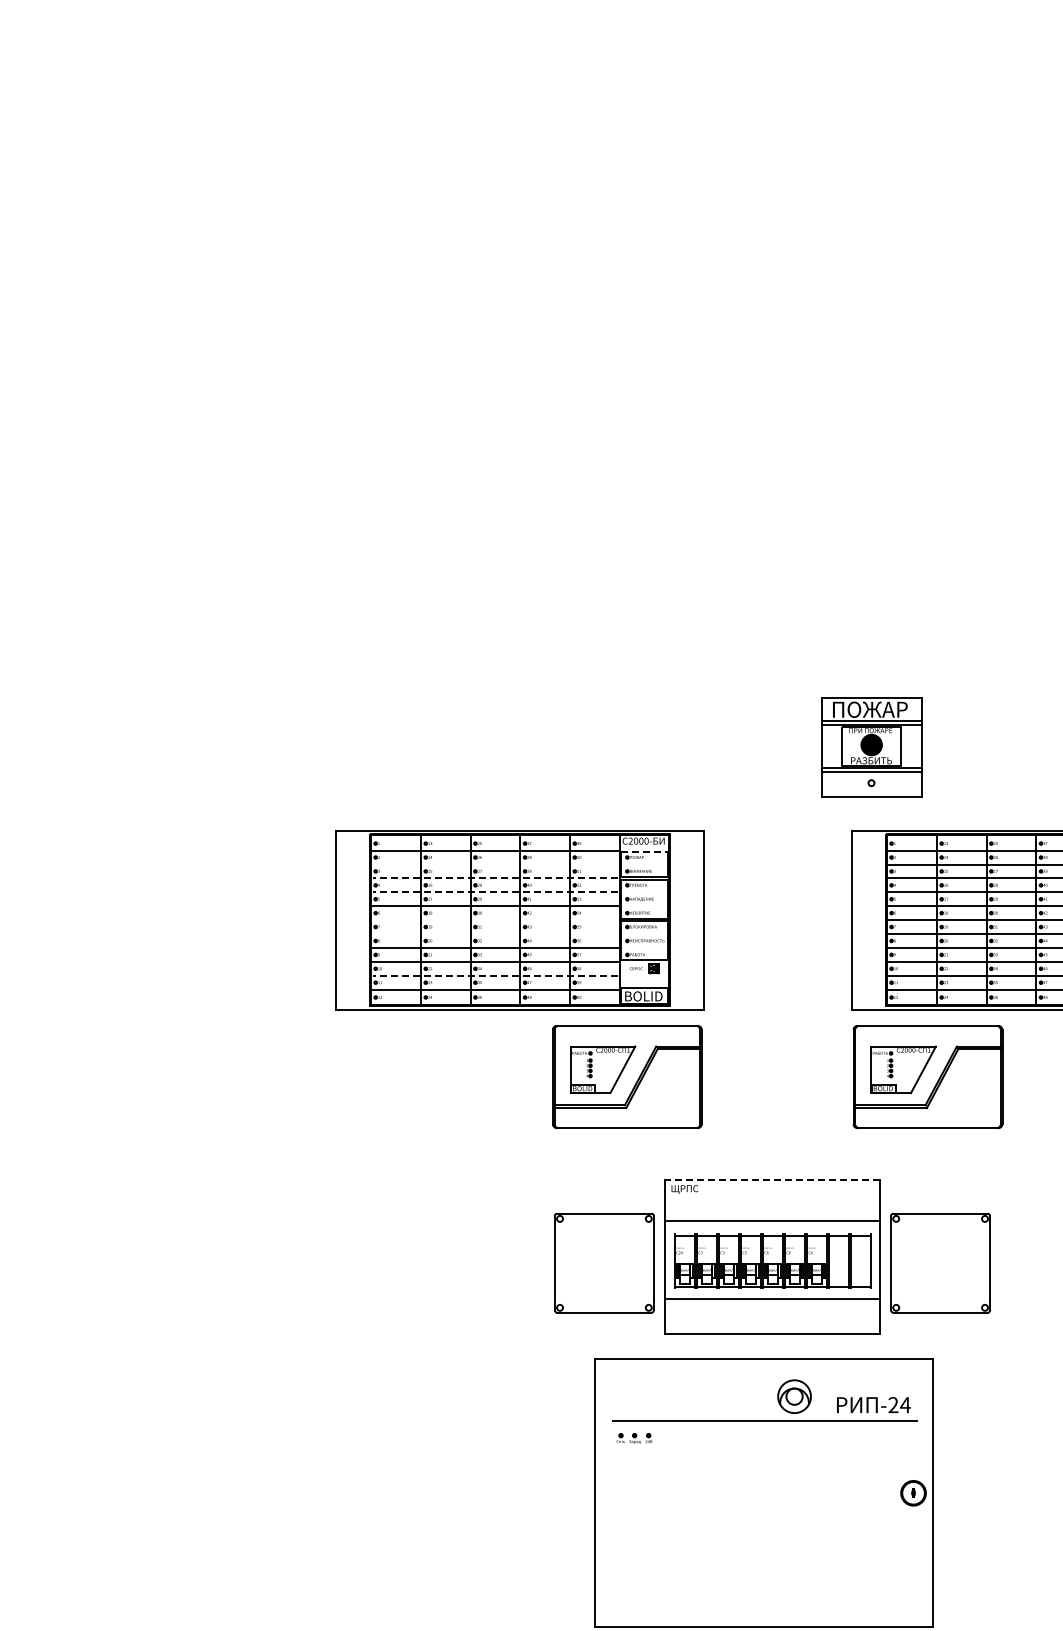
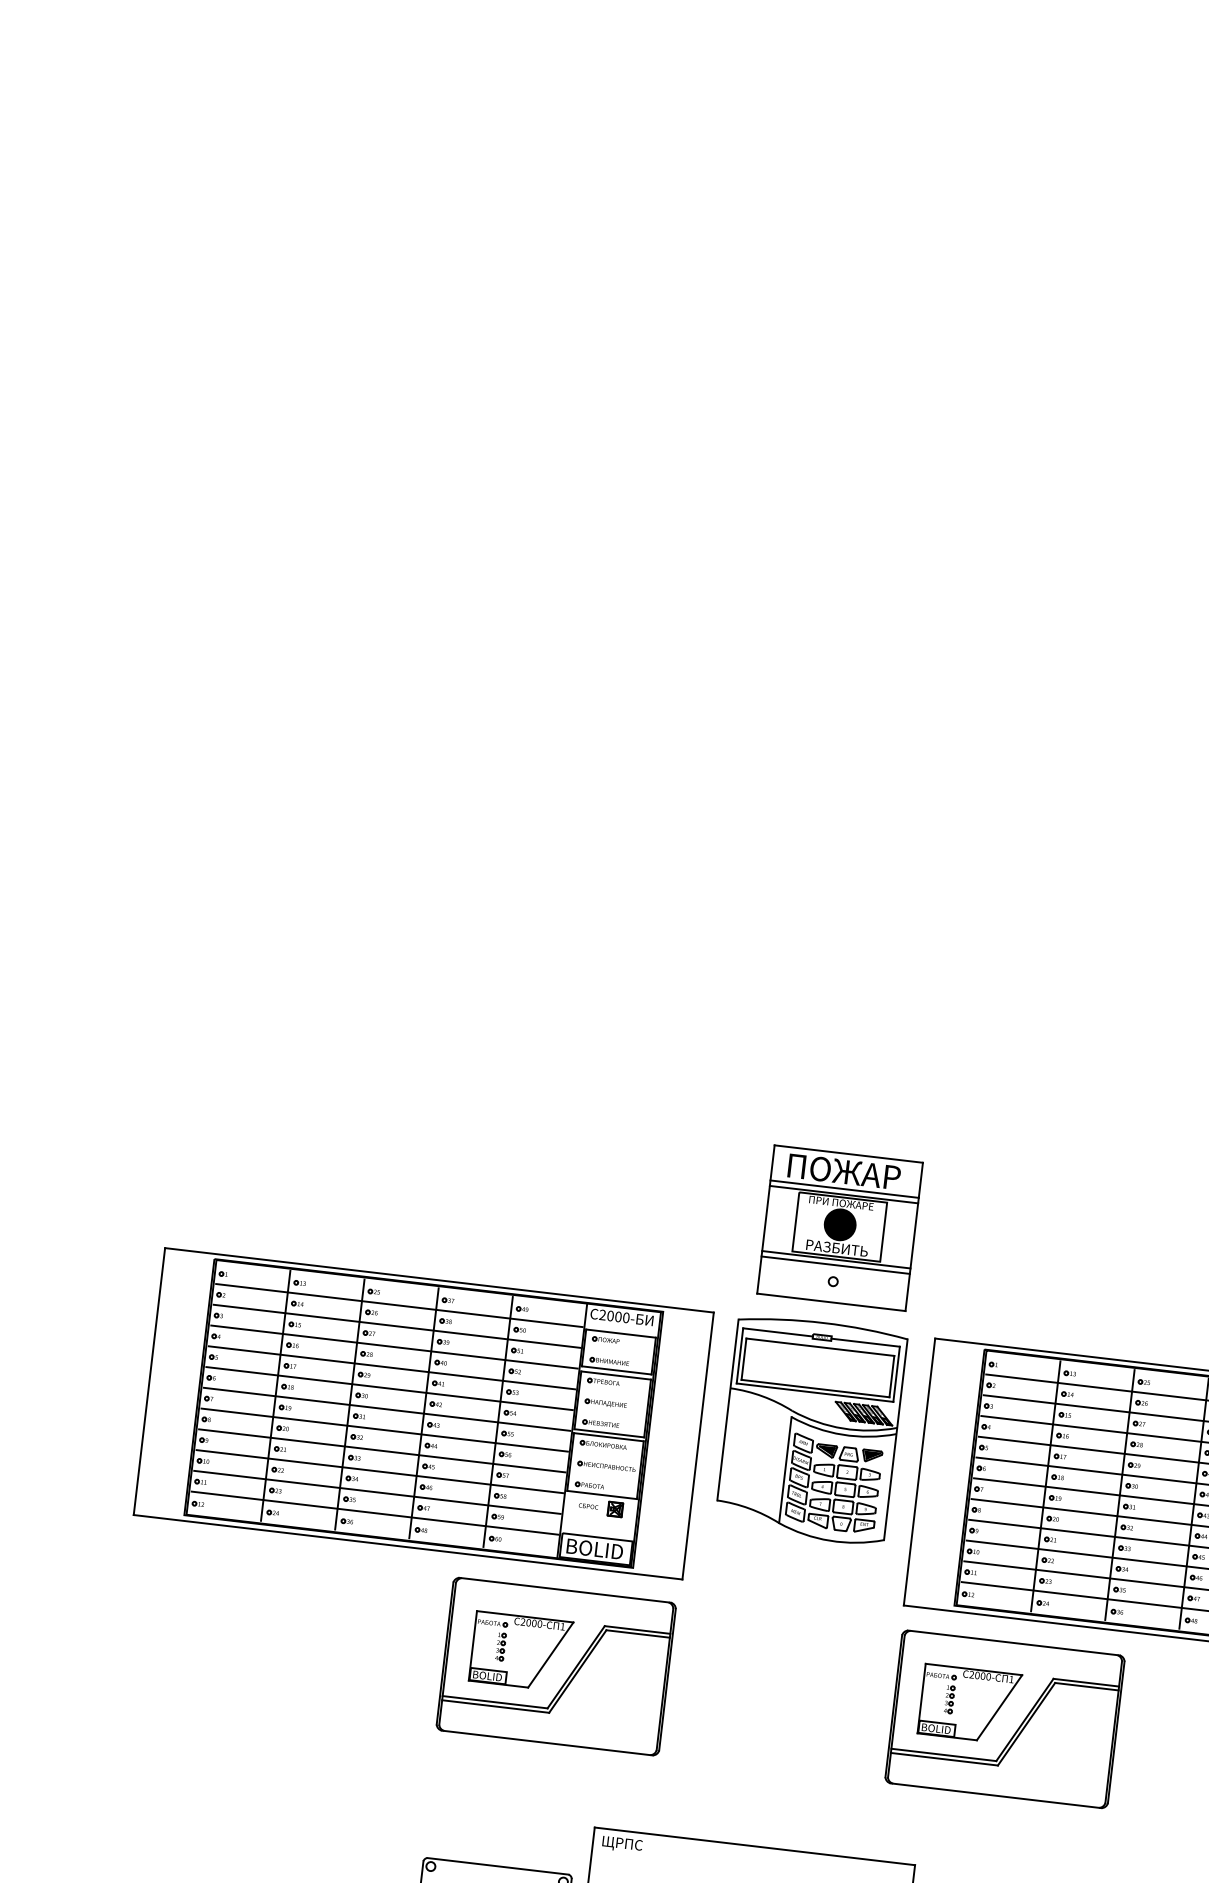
part: (871, 747) -> (839, 1228), moved
line: (644, 851) -> (621, 1332), dashed -> solid
line: (495, 864) -> (396, 1326), added
line: (495, 878) -> (394, 1347), dashed -> solid
line: (495, 892) -> (391, 1368), dashed -> solid
part: (777, 900) -> (811, 1429), added
line: (495, 920) -> (386, 1409), added
line: (495, 934) -> (384, 1430), added
line: (495, 975) -> (377, 1491), dashed -> solid
line: (772, 1180) -> (754, 1846), dashed -> solid

